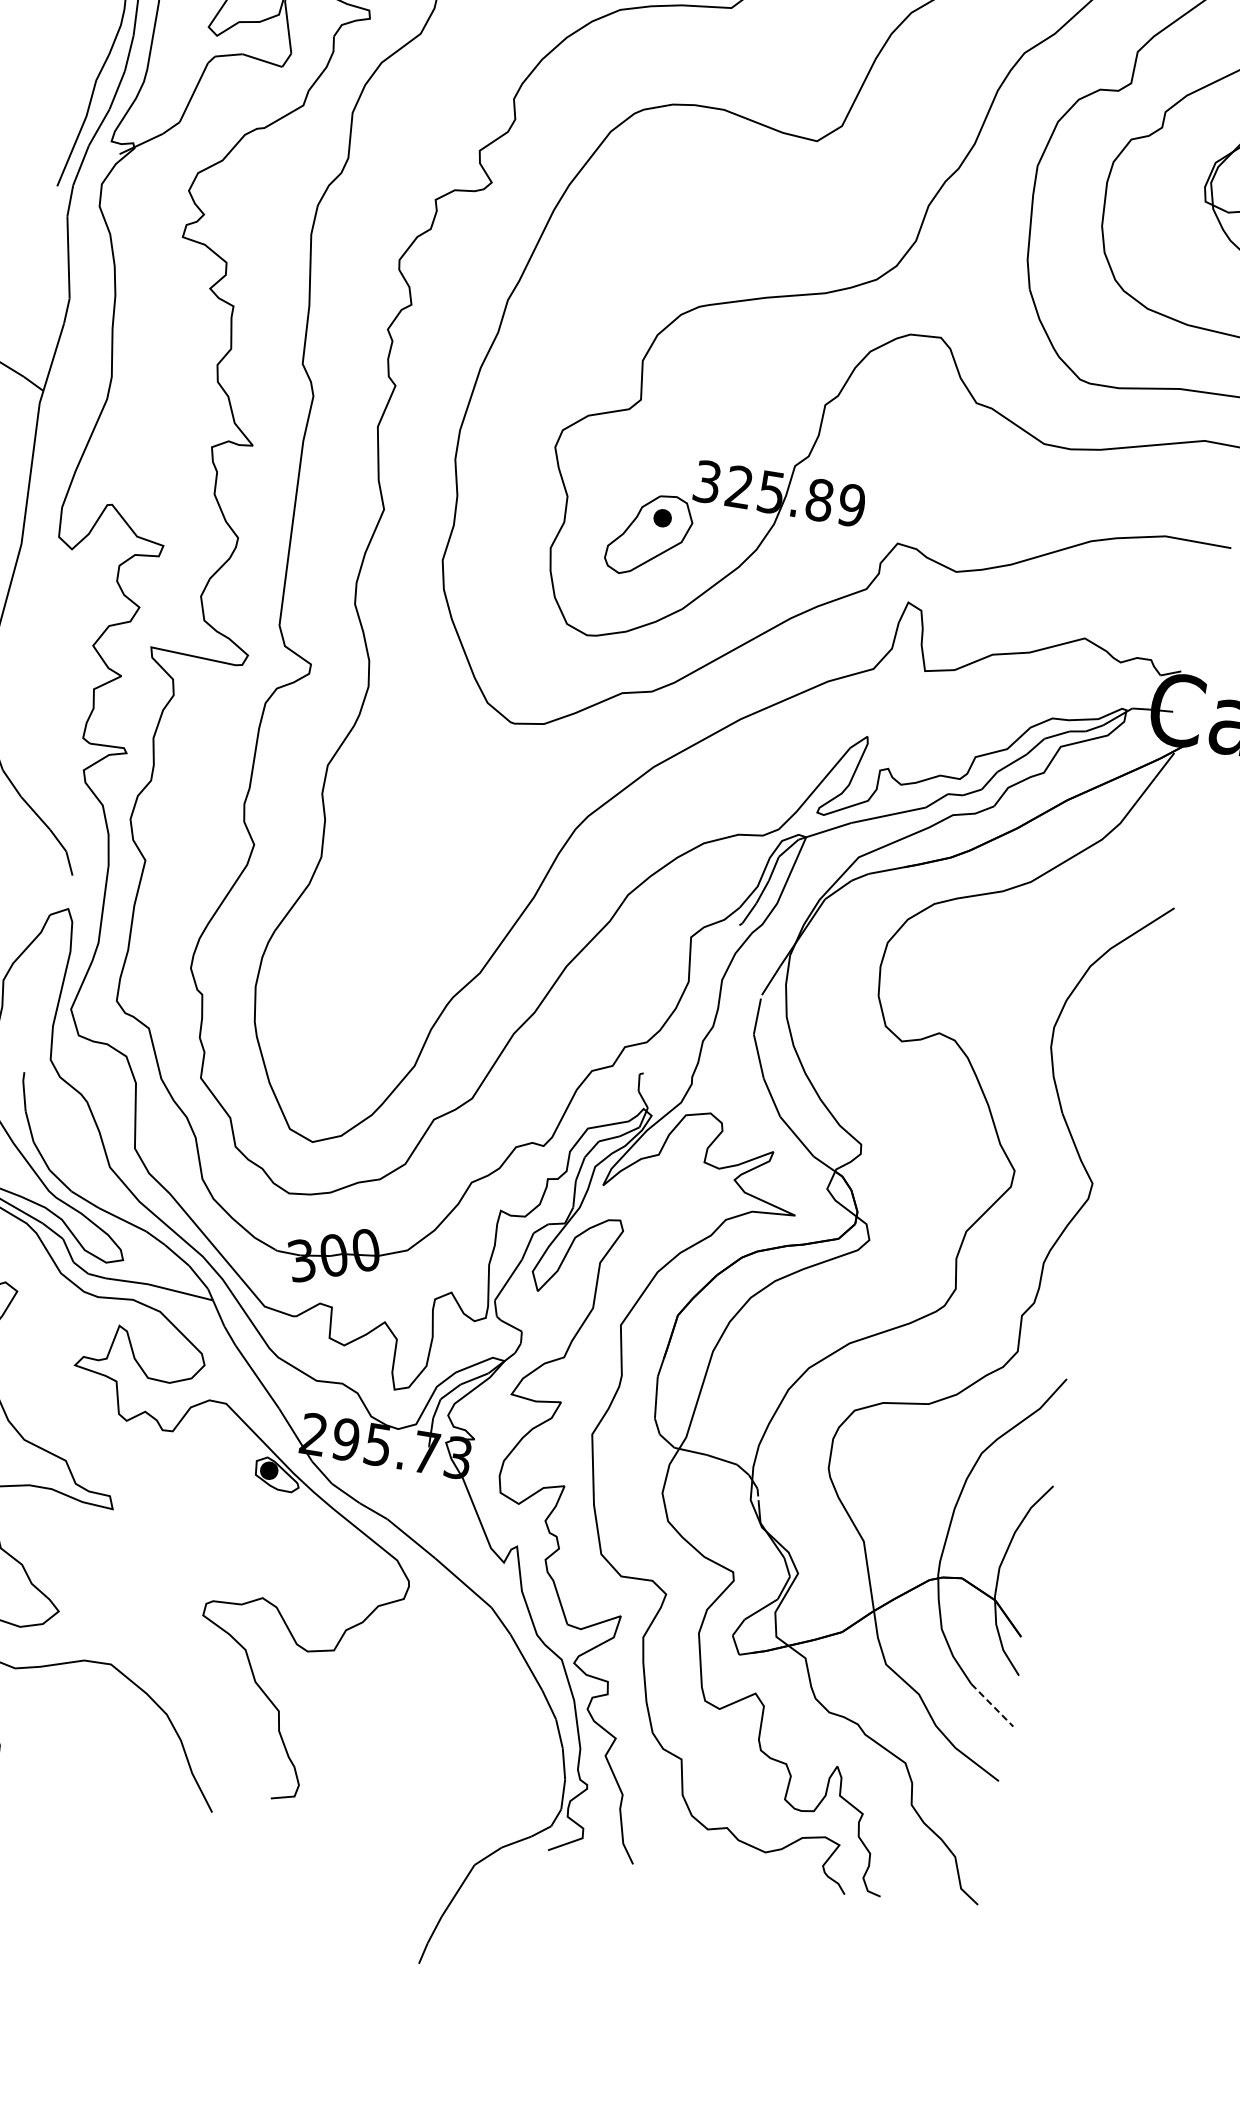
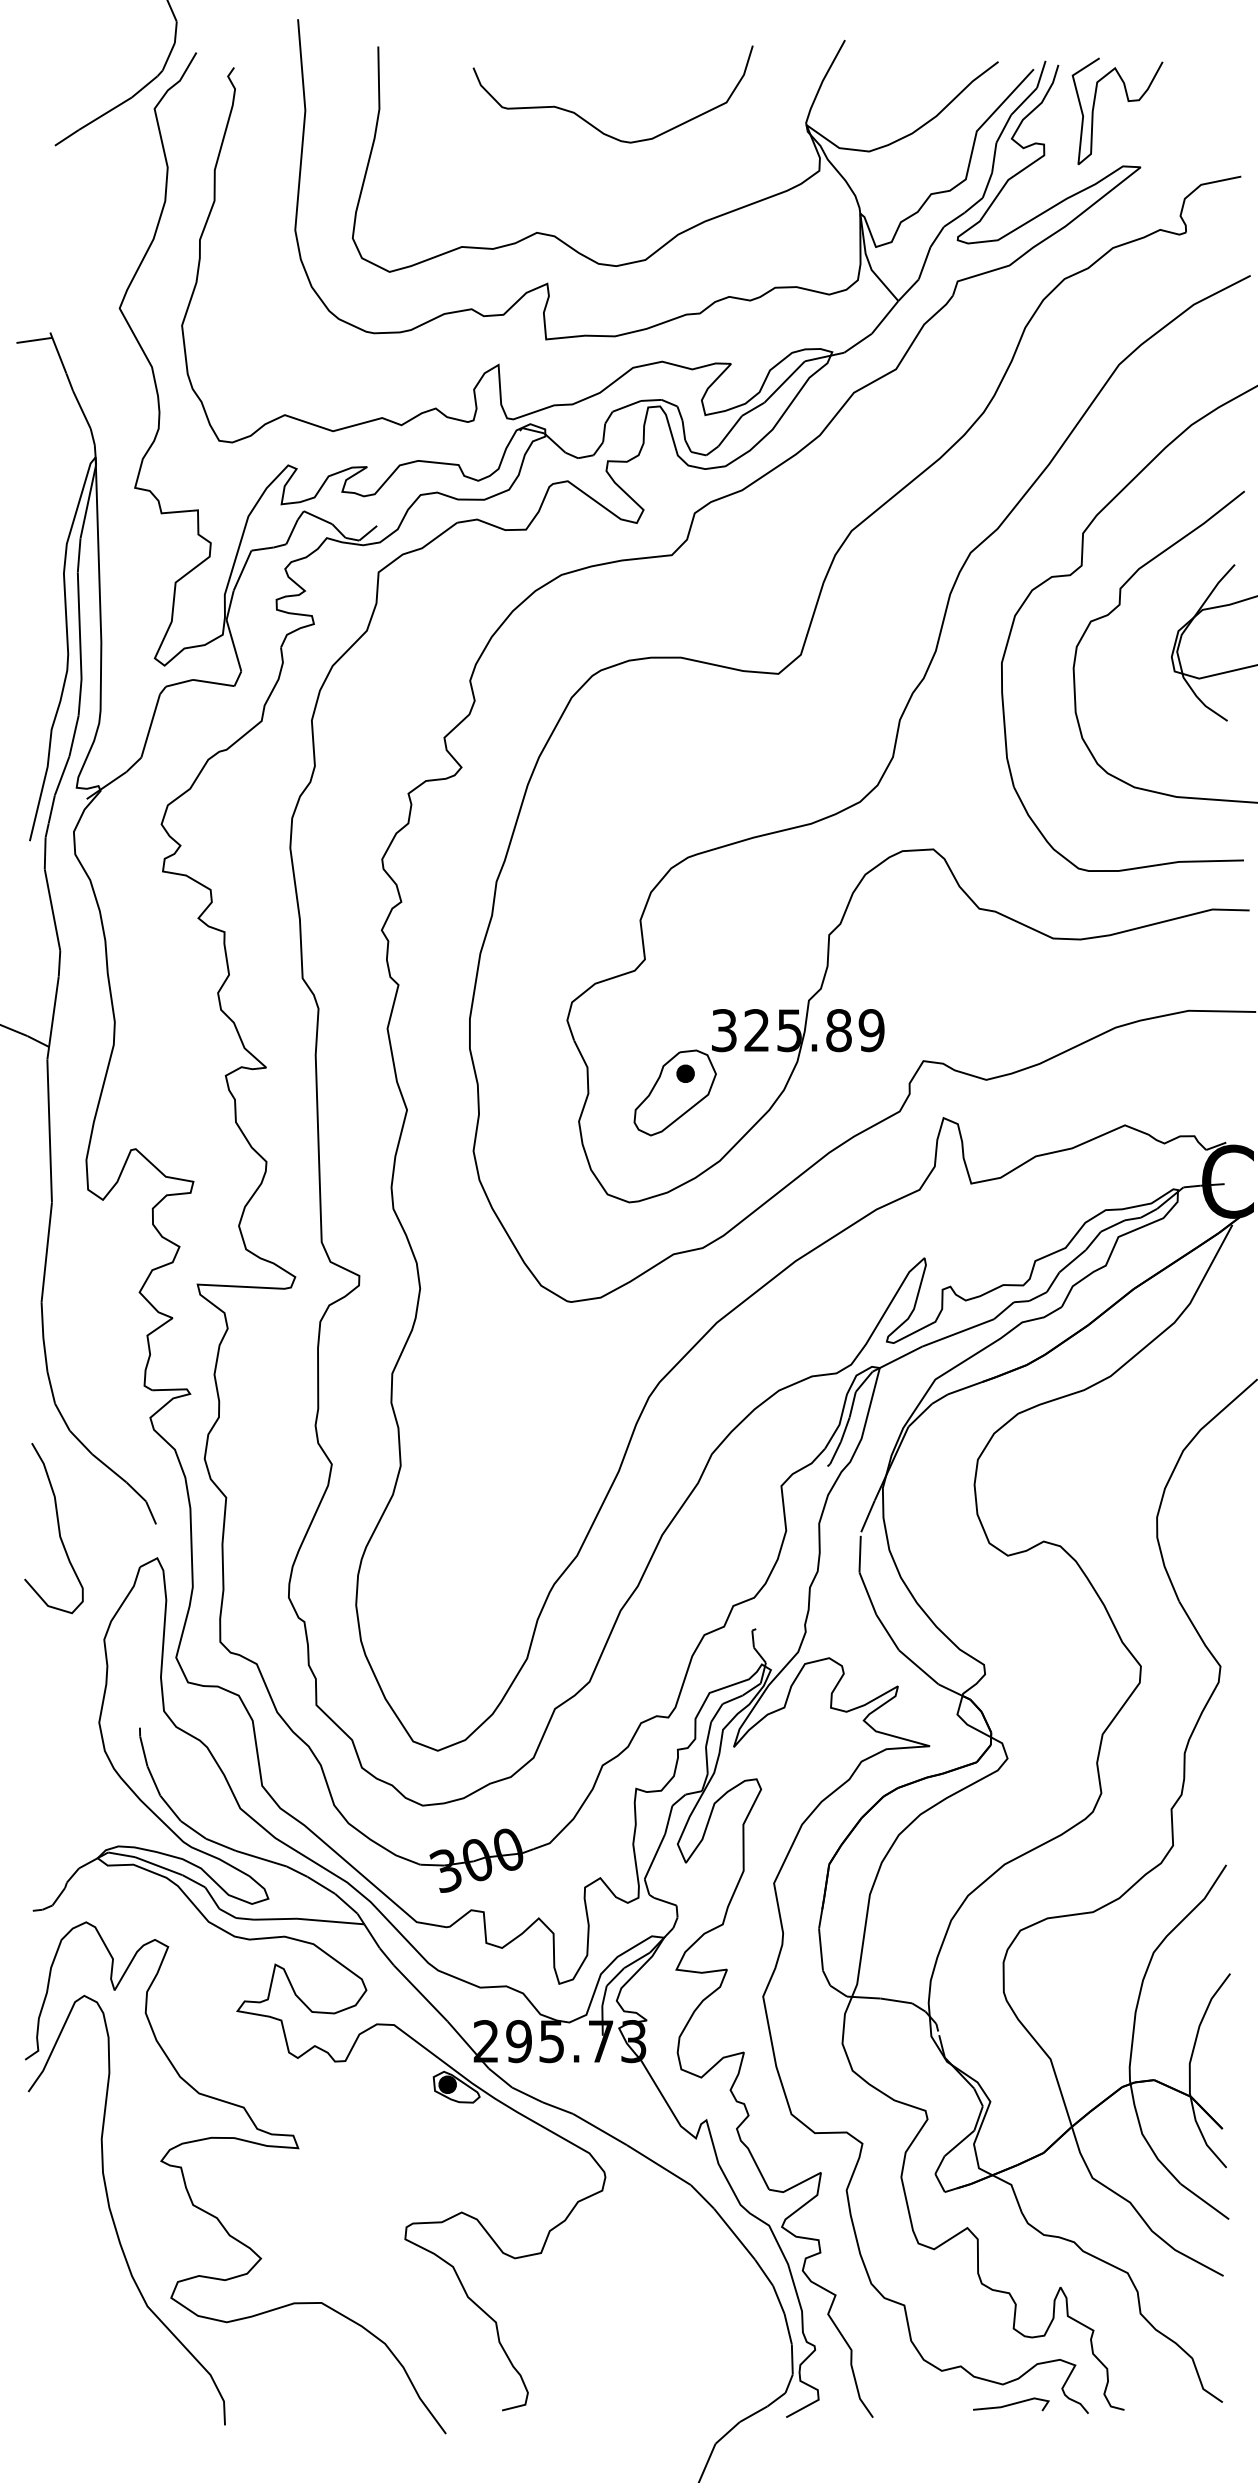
line: (993, 1705) -> (1205, 2201), dashed -> solid
line: (770, 1873) -> (1011, 2404), added

